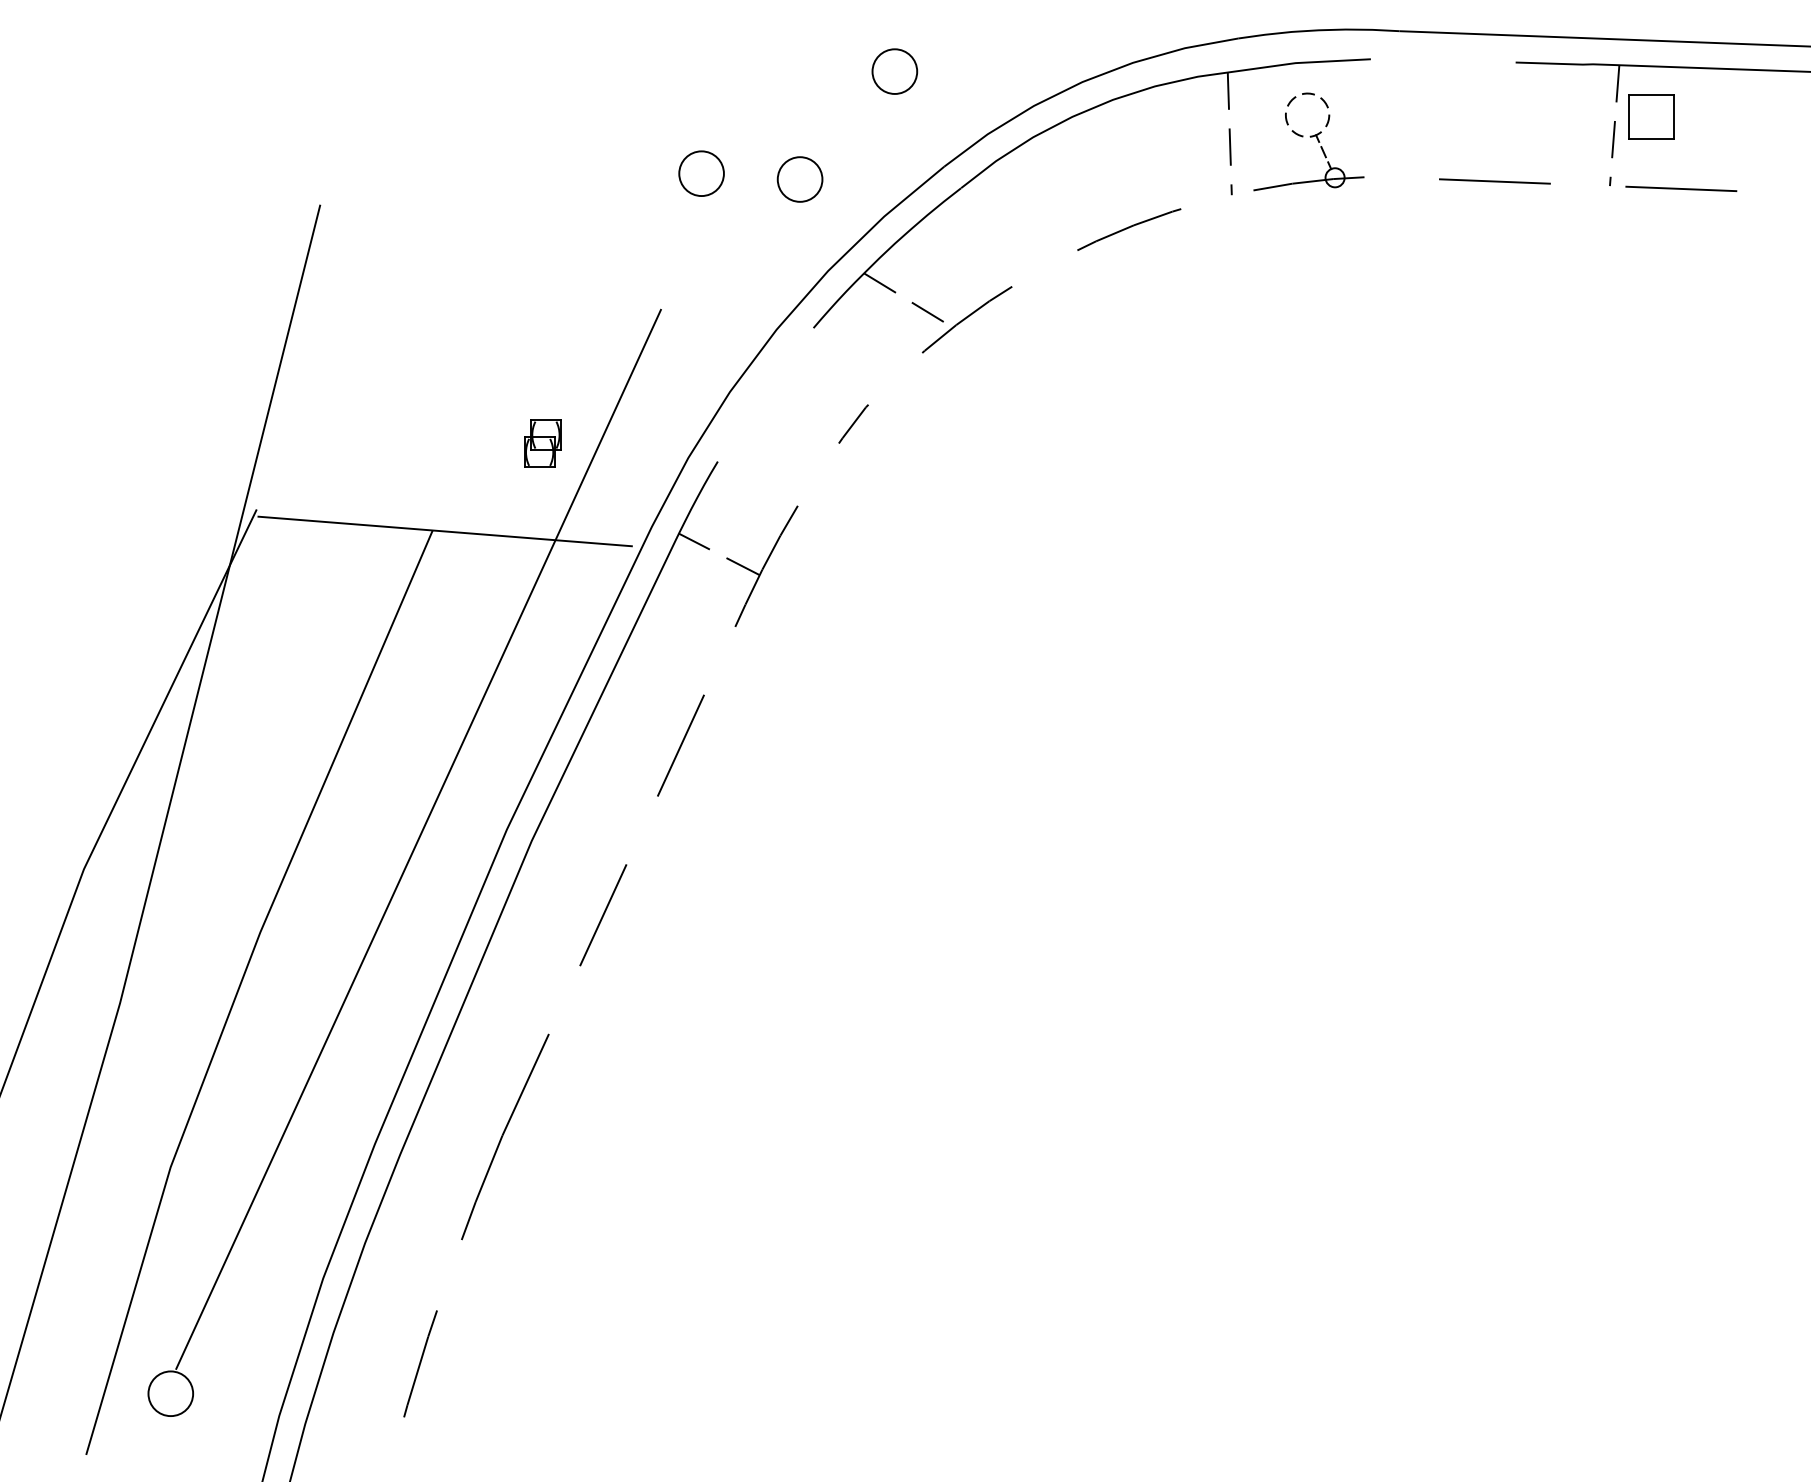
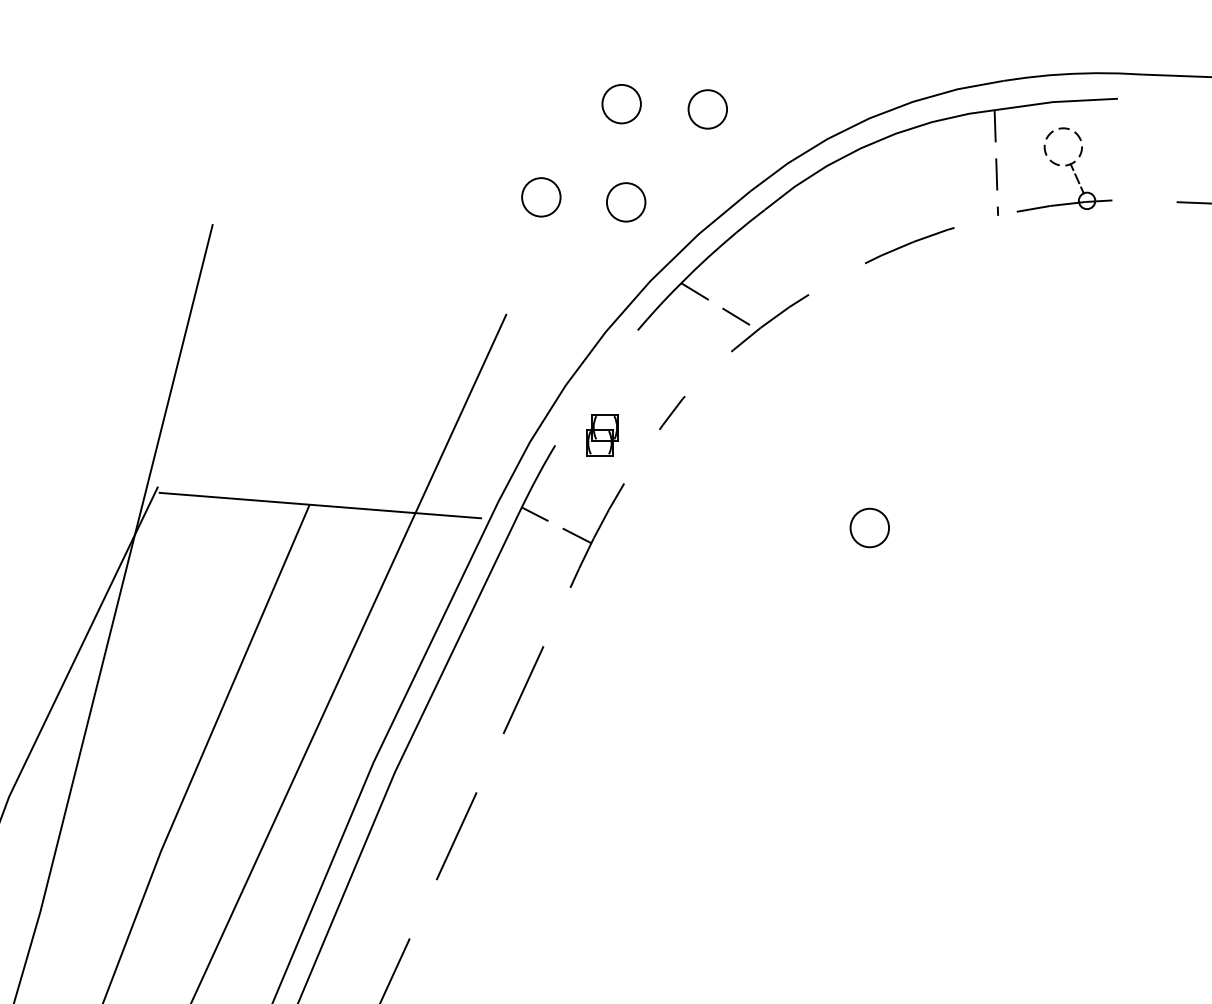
part: (794, 65) -> (621, 104), added
part: (542, 443) -> (602, 434), moved
part: (1082, 557) -> (869, 528), added

